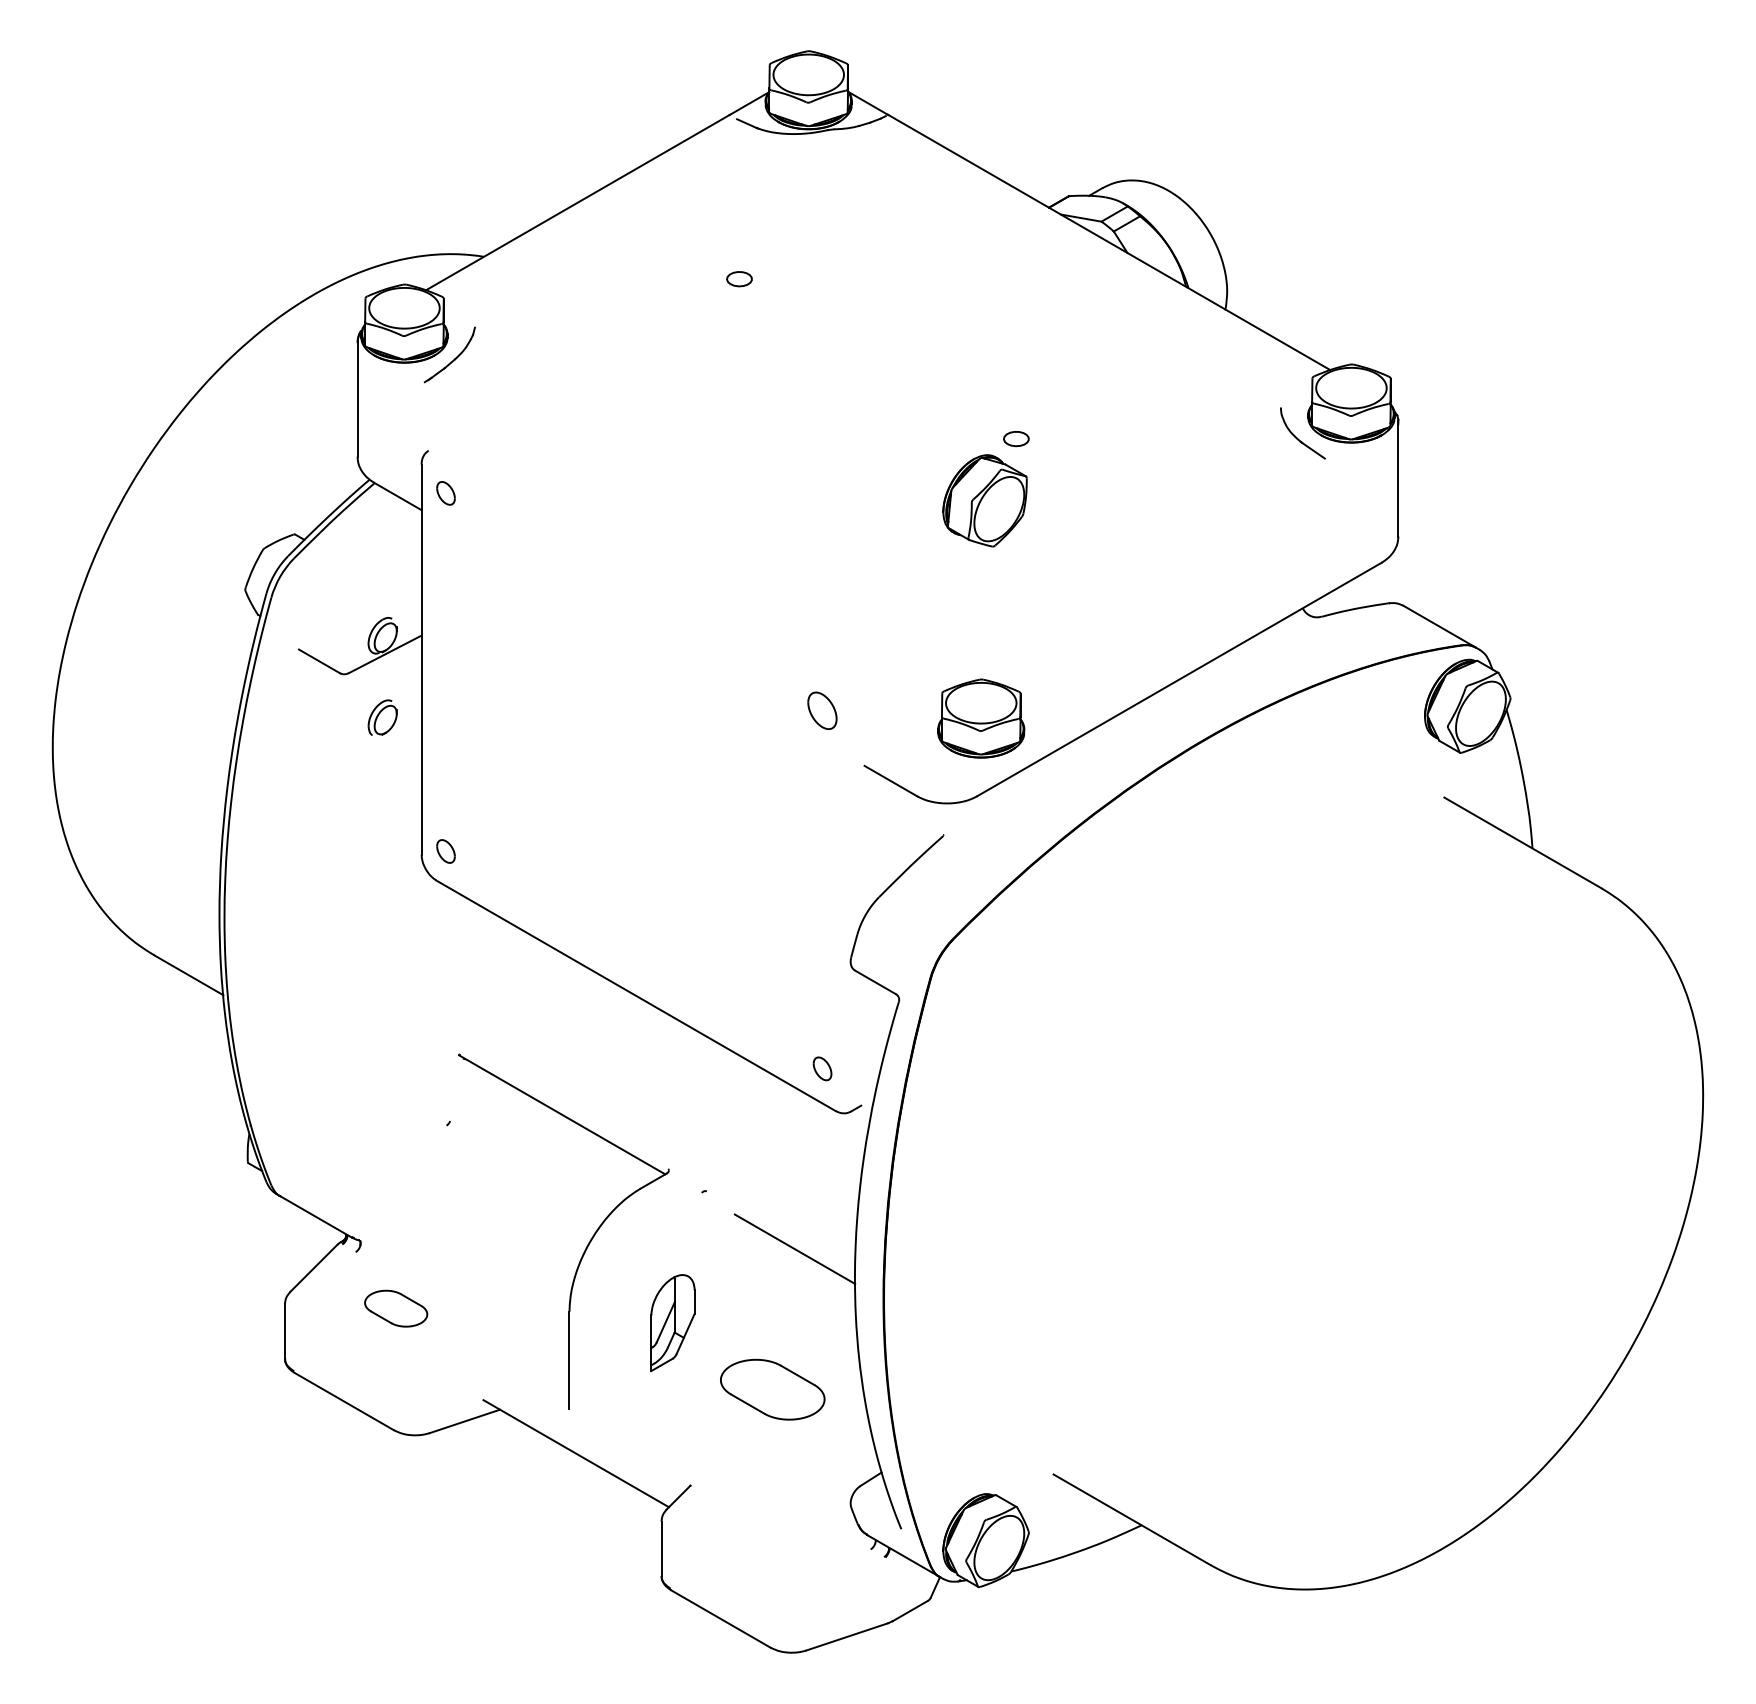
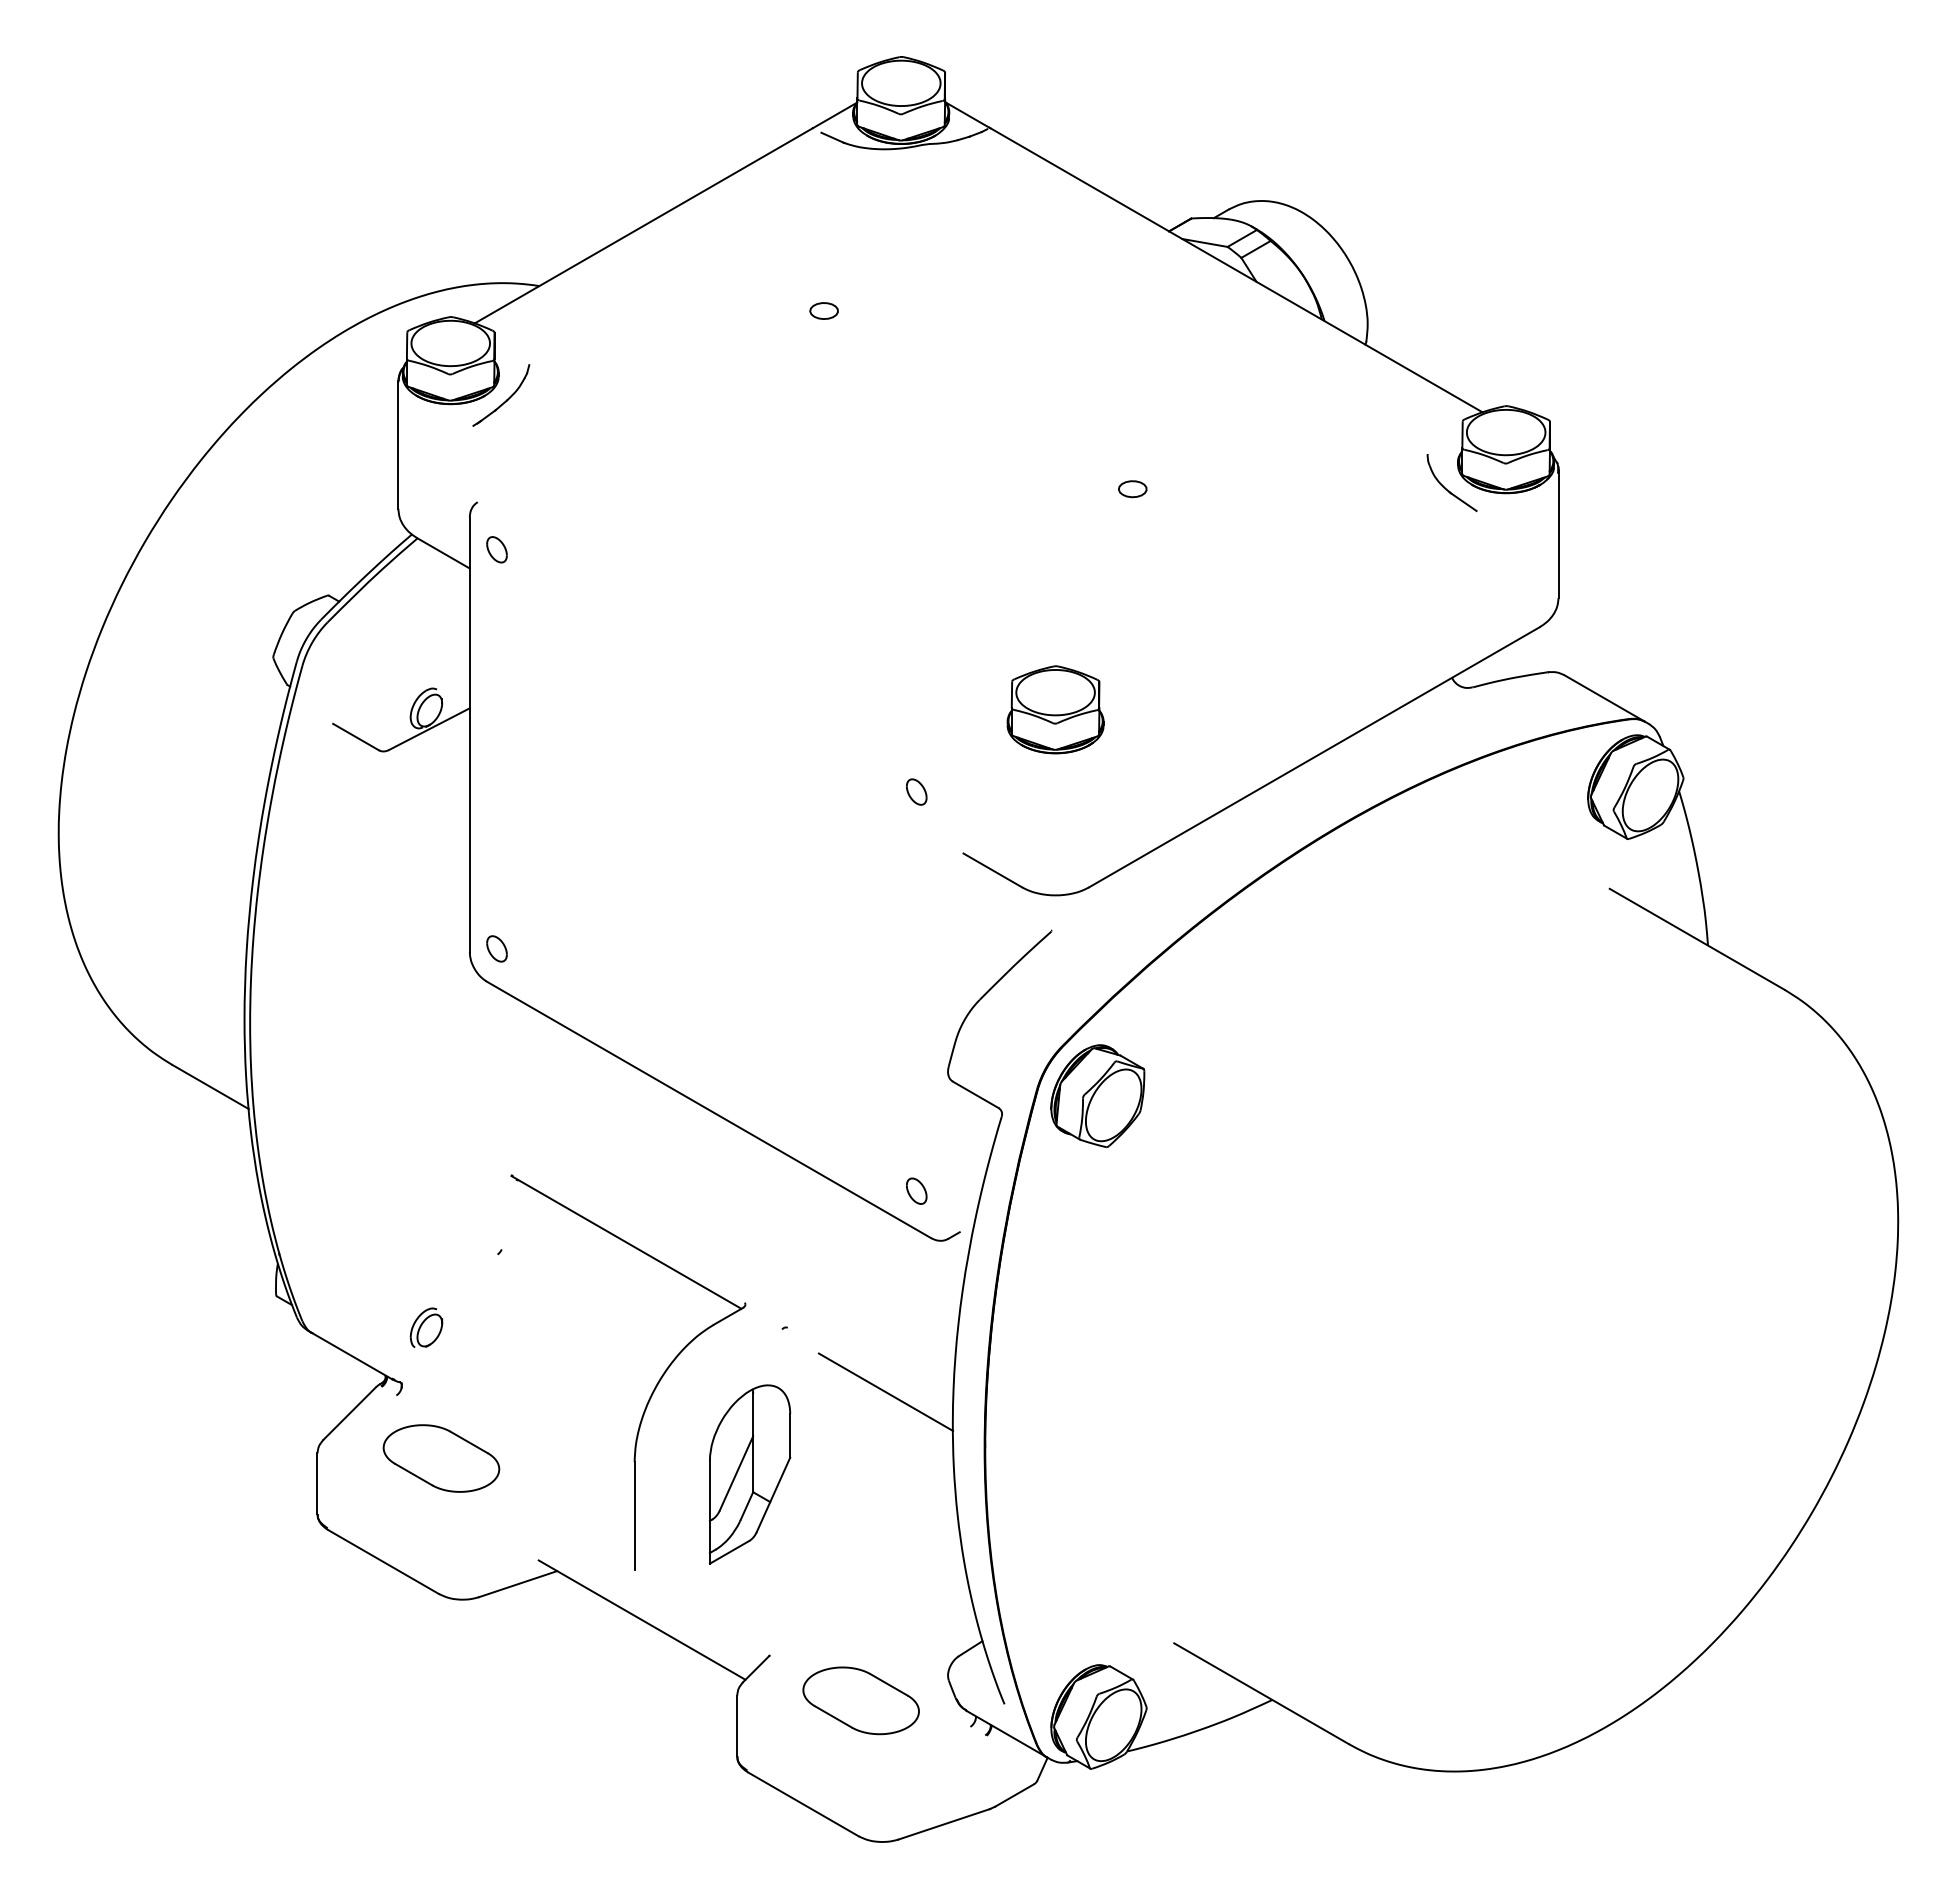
part: (984, 501) -> (1097, 1096), moved
part: (822, 710) -> (916, 791), size x0.62
part: (382, 717) -> (426, 1327), moved
part: (981, 718) -> (1055, 709), moved
part: (396, 1308) -> (441, 1458), size x1.67
part: (672, 1323) -> (749, 1474), size x1.67
part: (772, 1389) -> (860, 1700), moved

